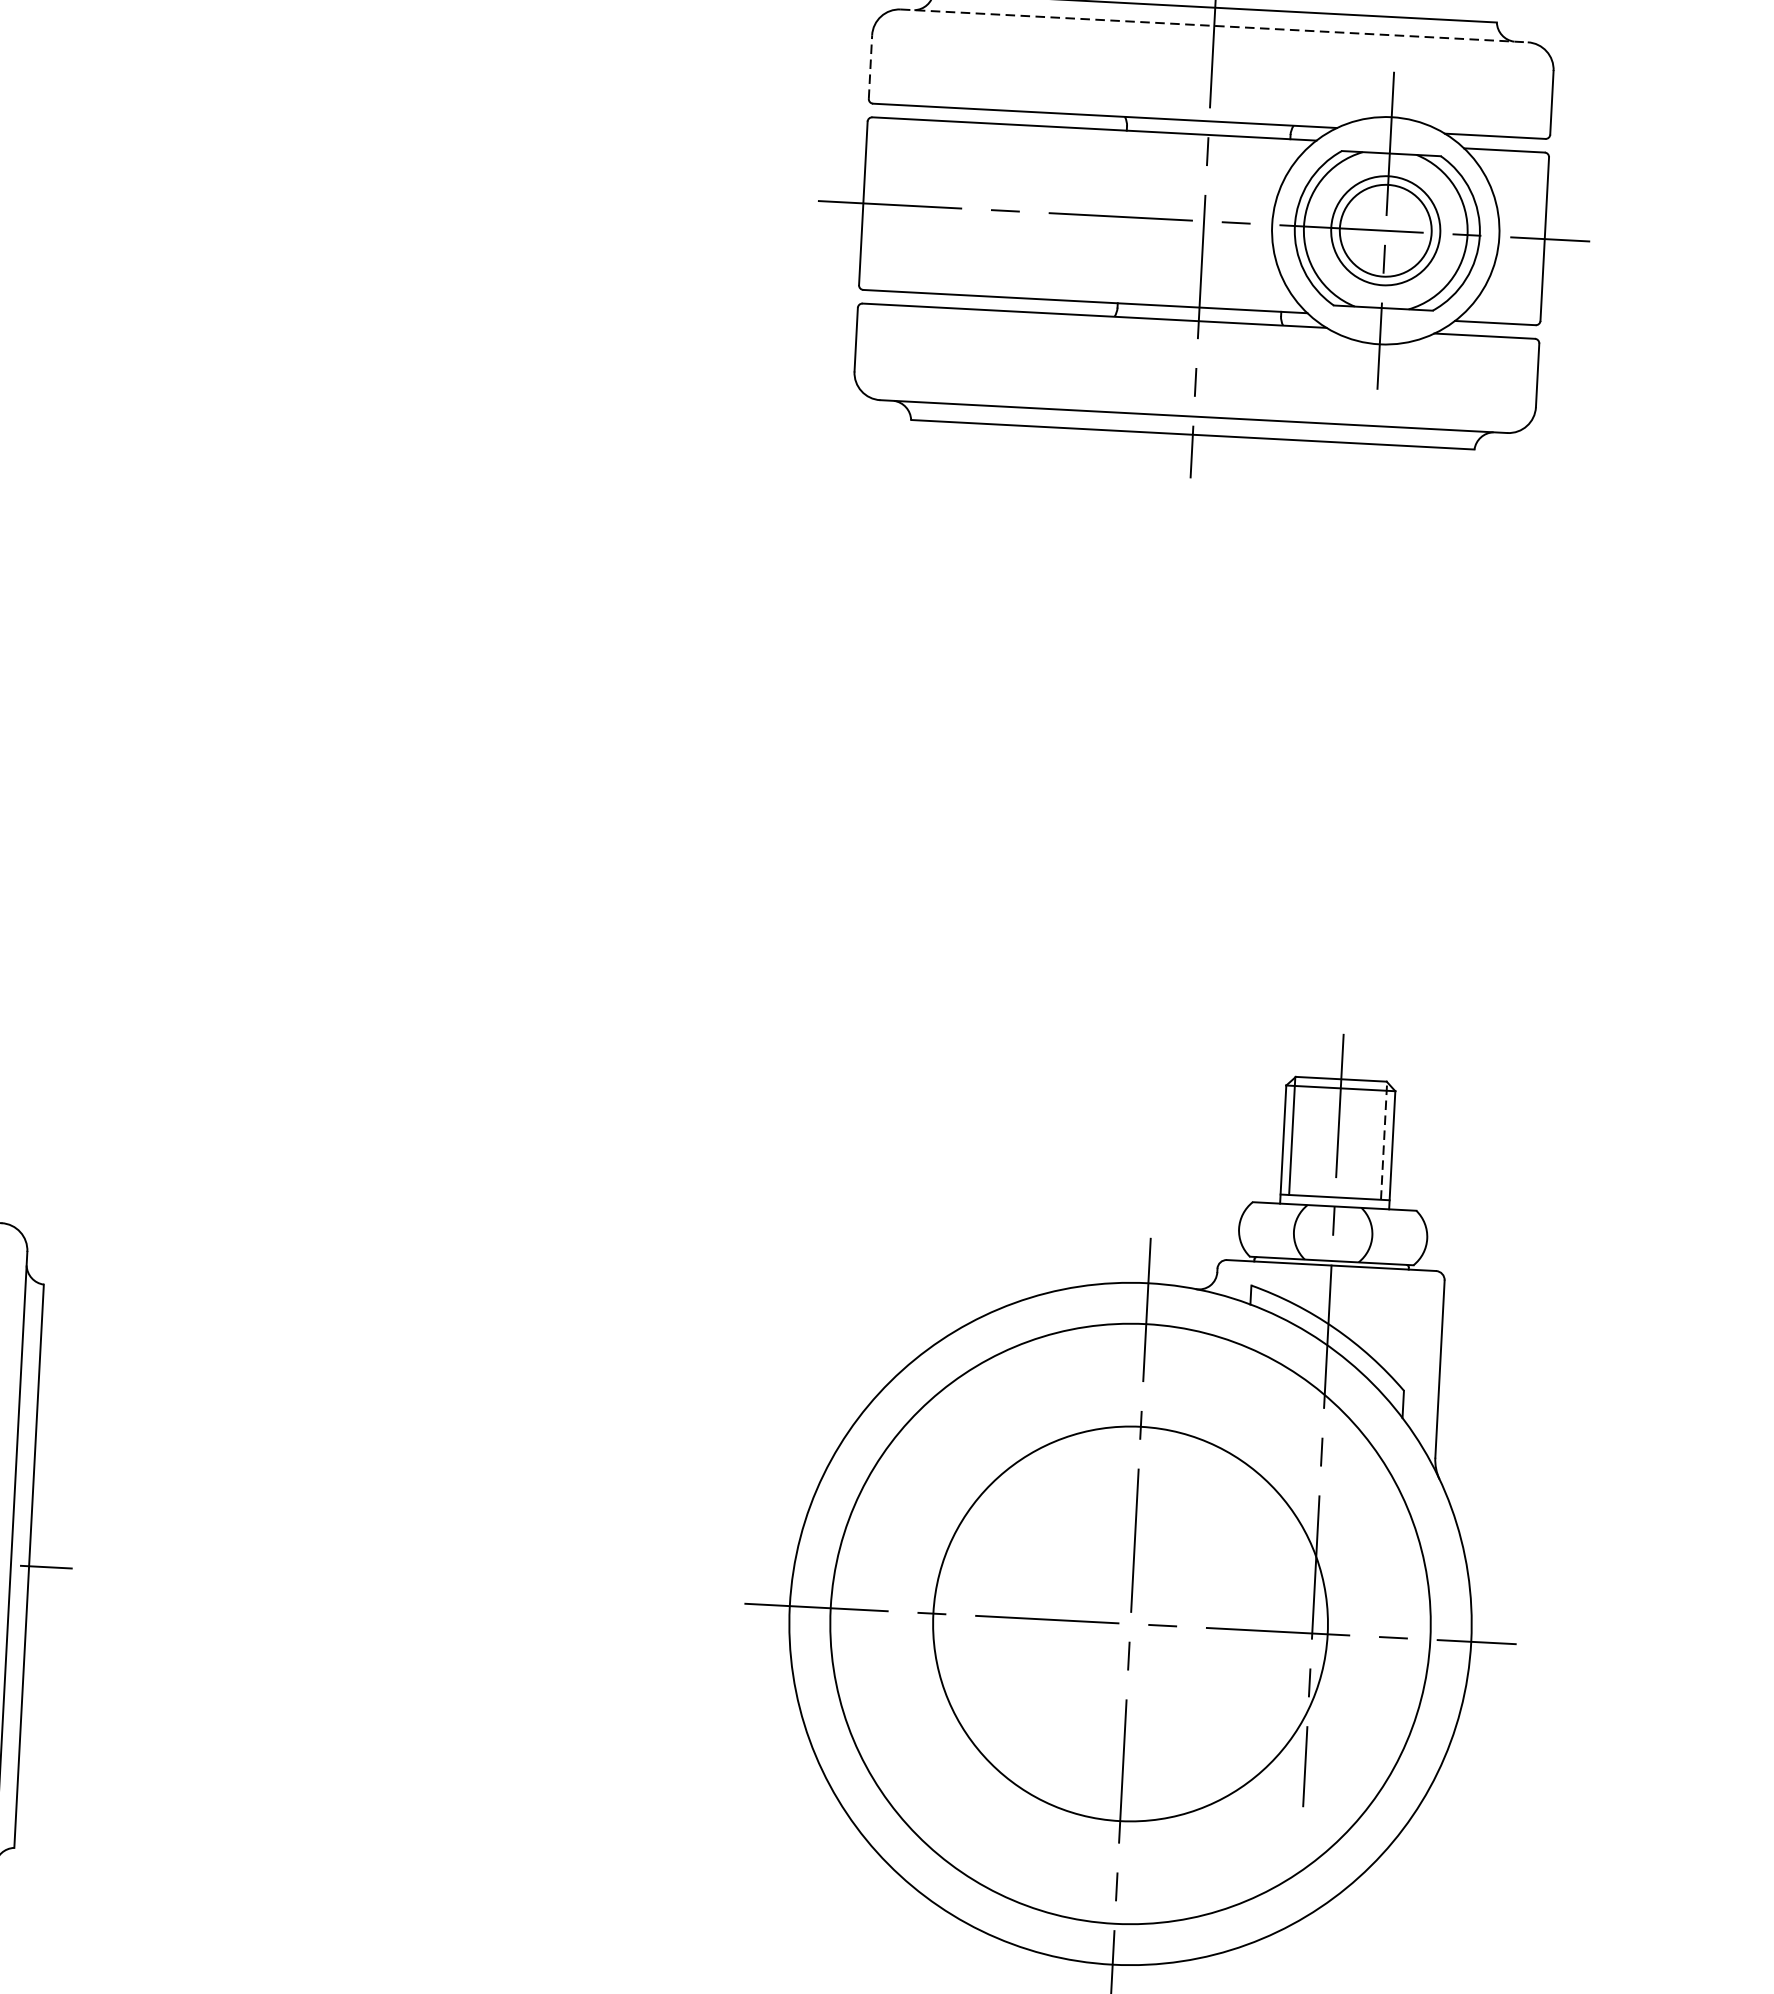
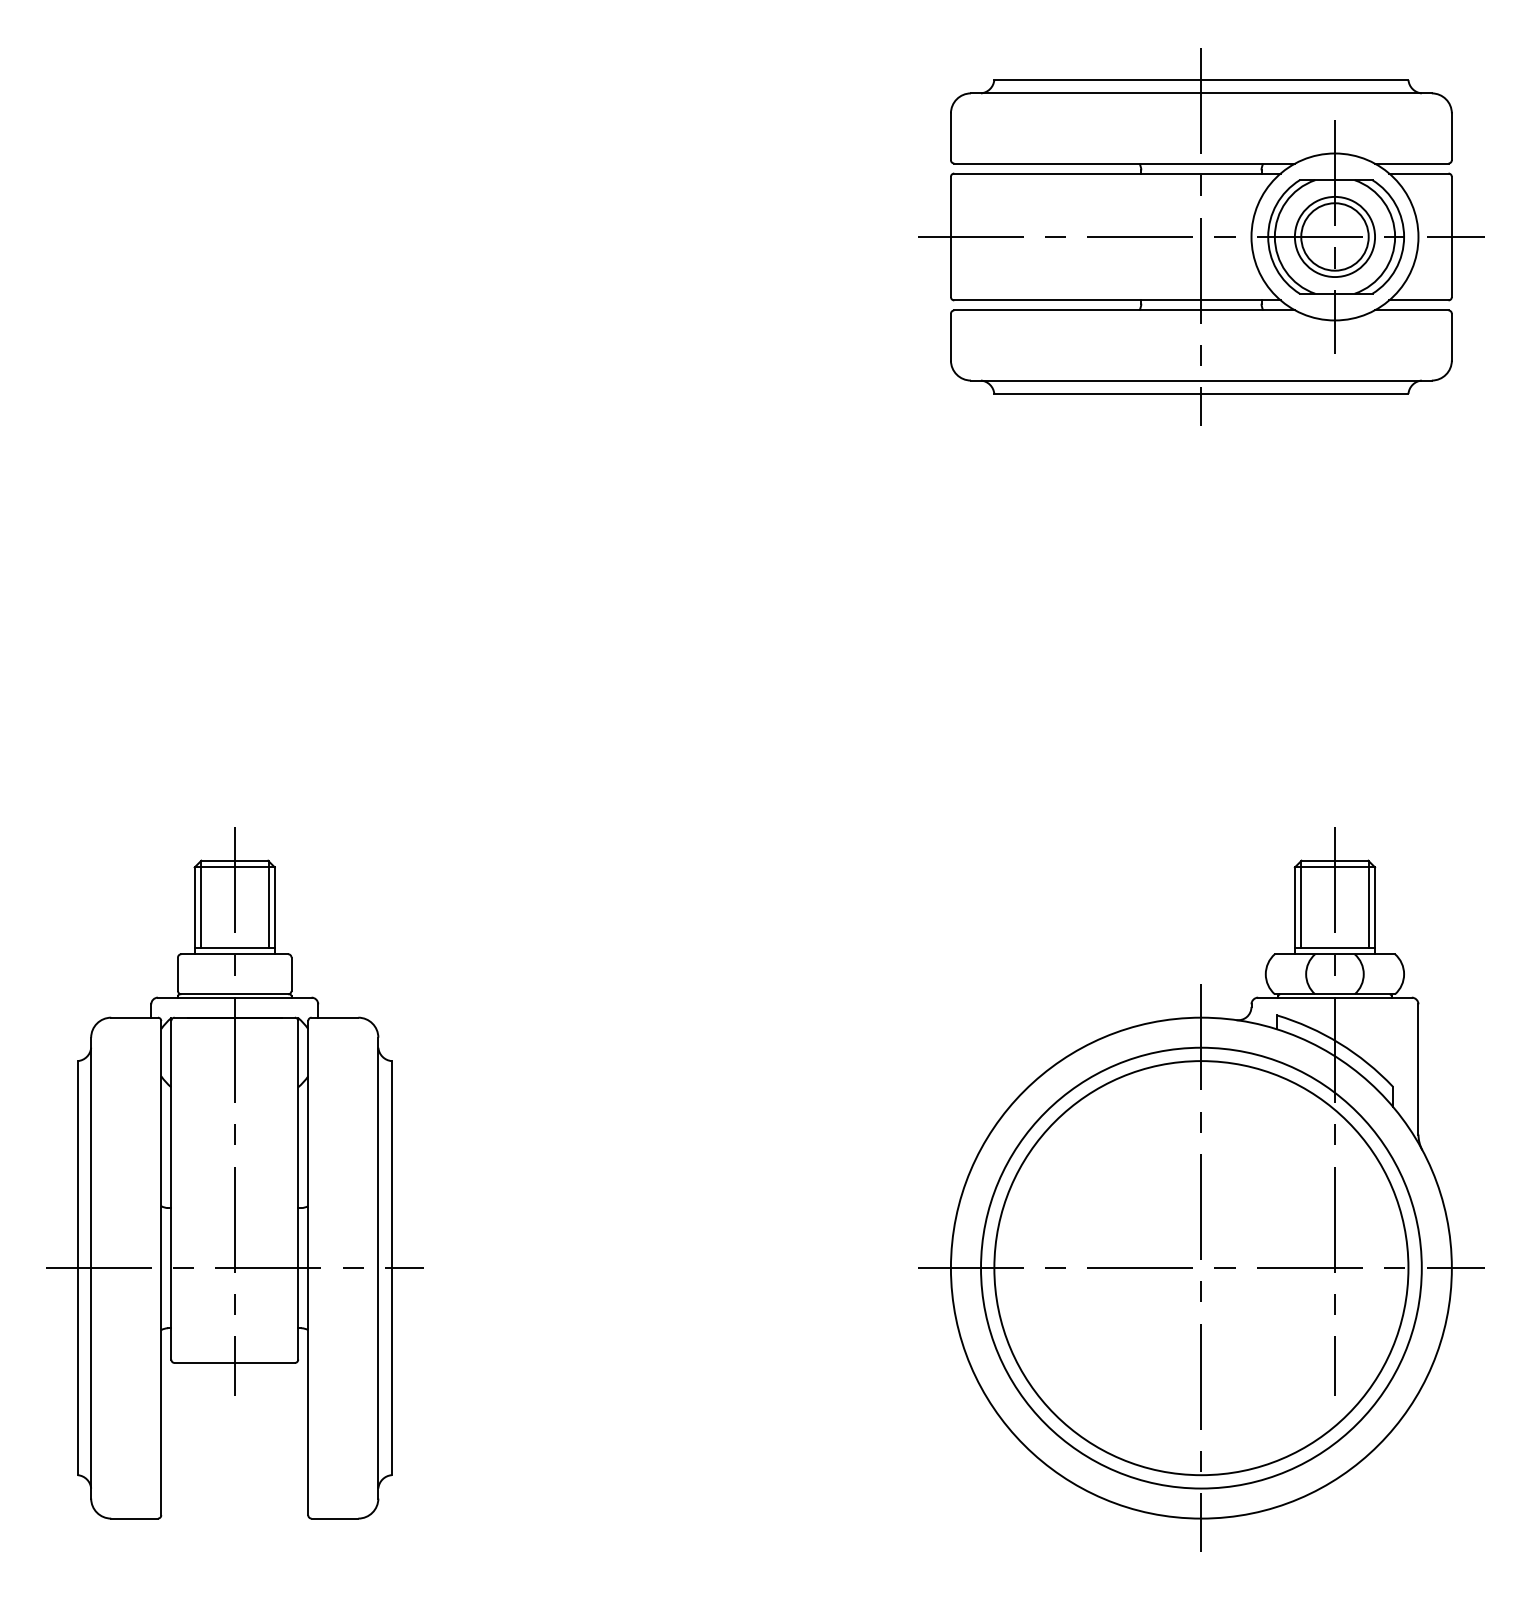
line: (1214, 26) -> (1201, 93), dashed -> solid
line: (869, 66) -> (950, 136), dashed -> solid
line: (1383, 1139) -> (1368, 903), dashed -> solid
circle: (1130, 1624) -> (1201, 1268), size x1.43

